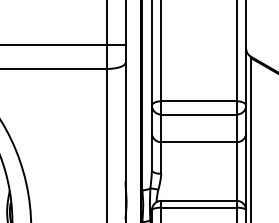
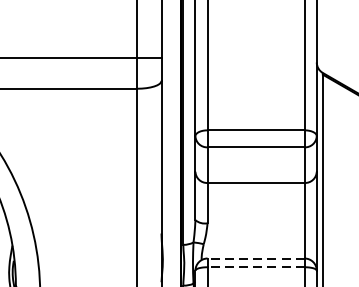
line: (199, 200) -> (256, 258), solid -> dashed
line: (199, 207) -> (256, 267), solid -> dashed

